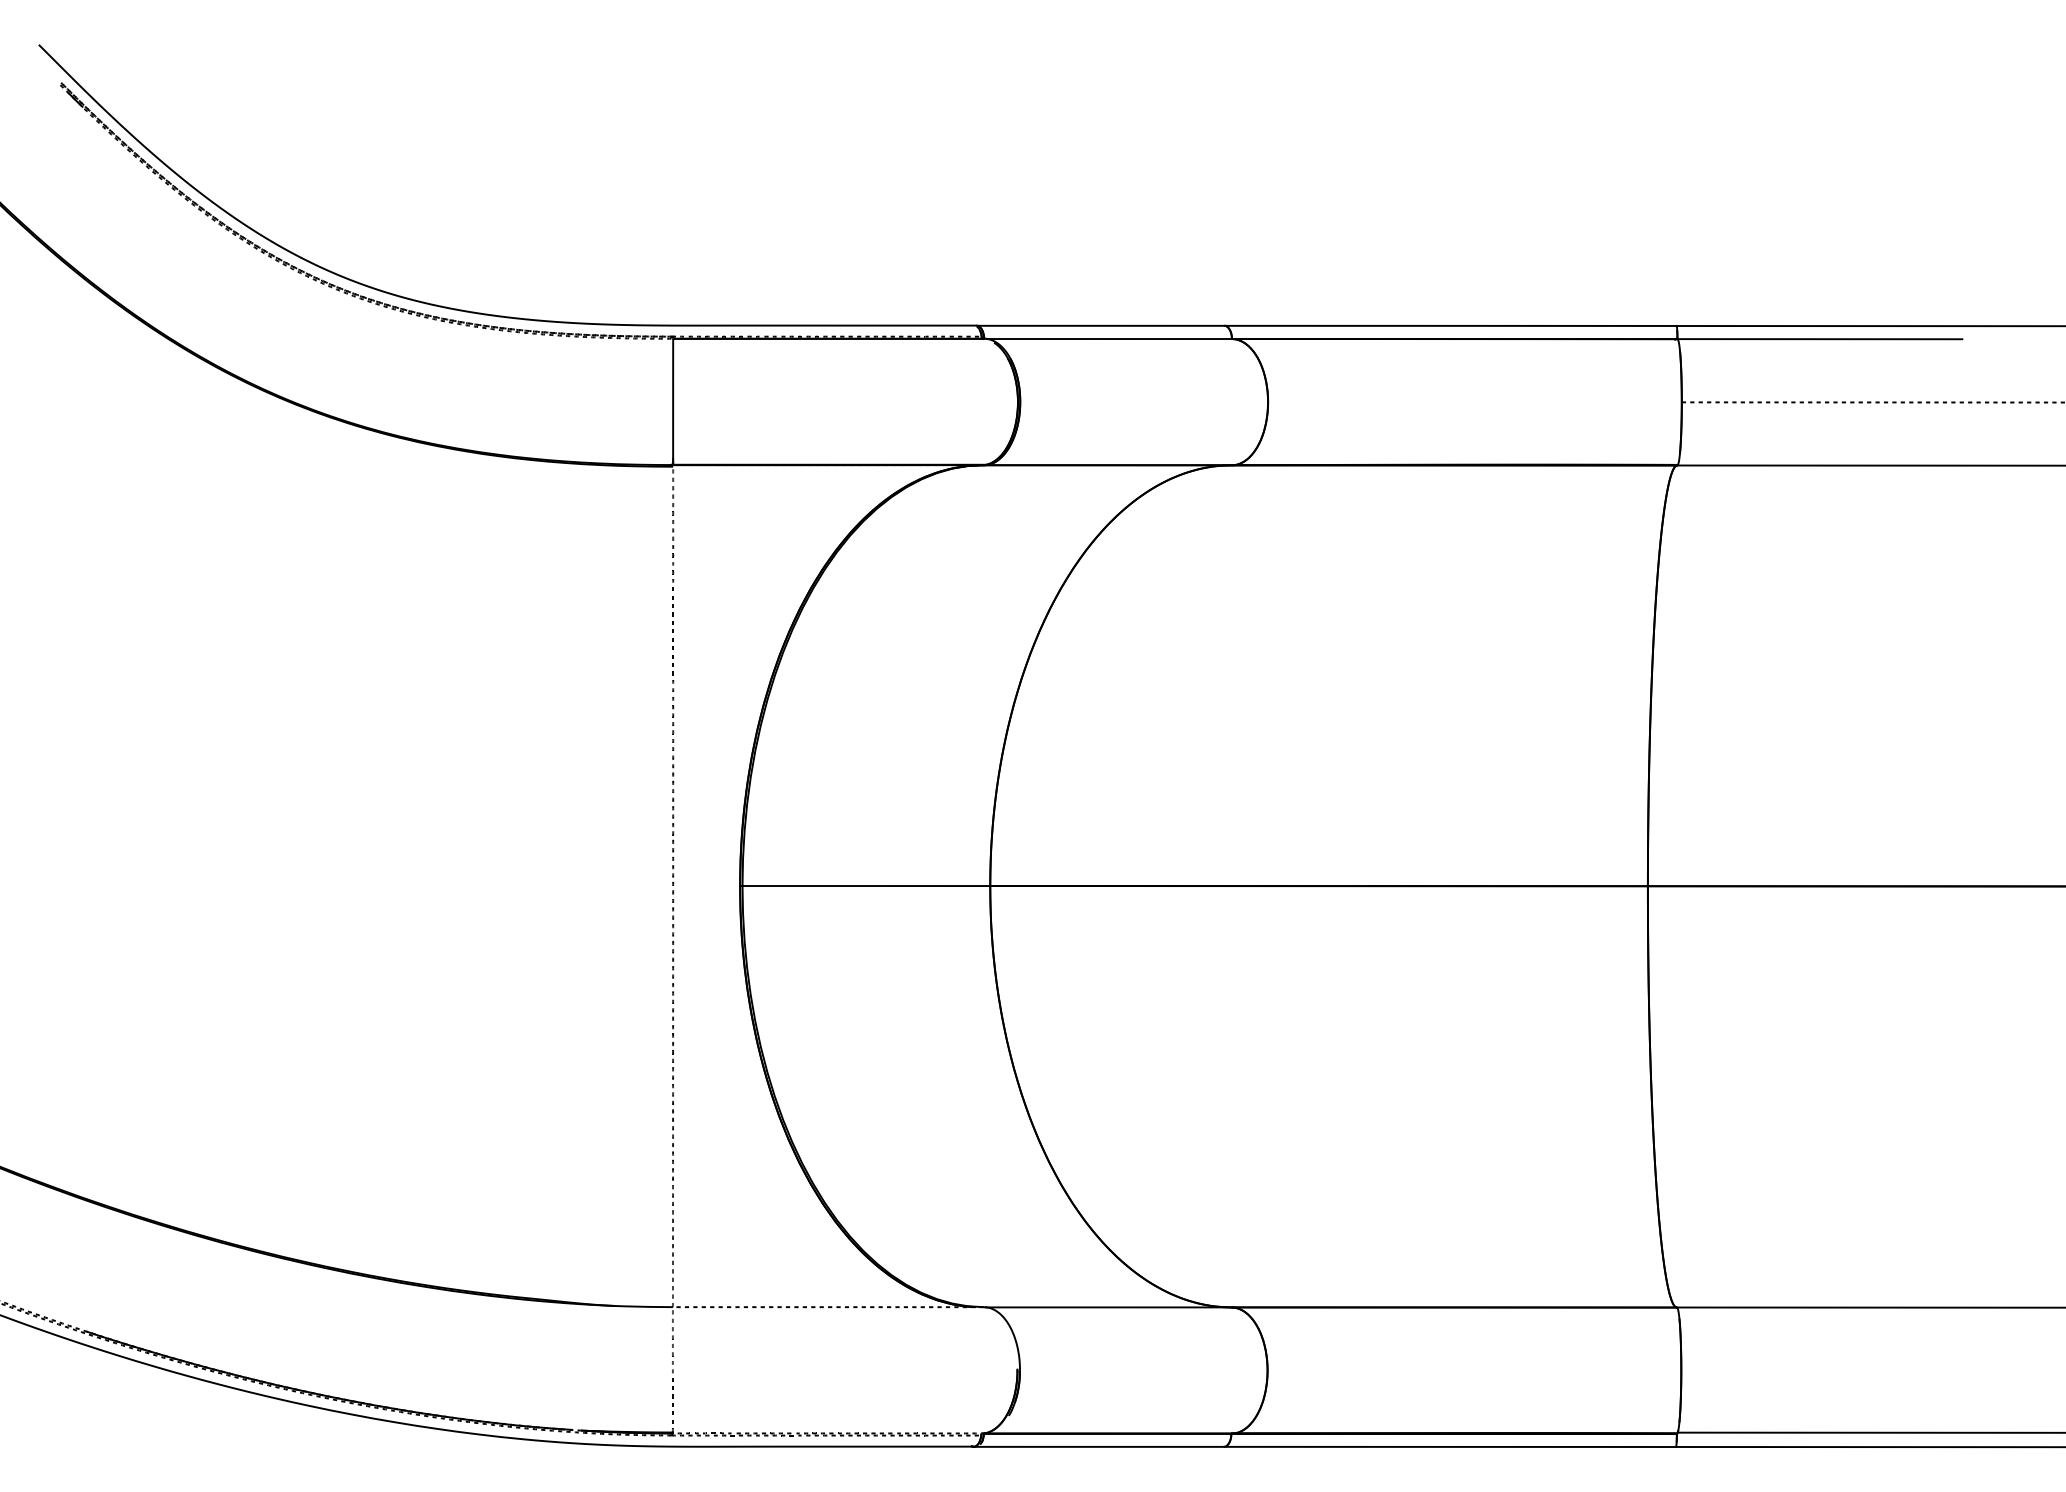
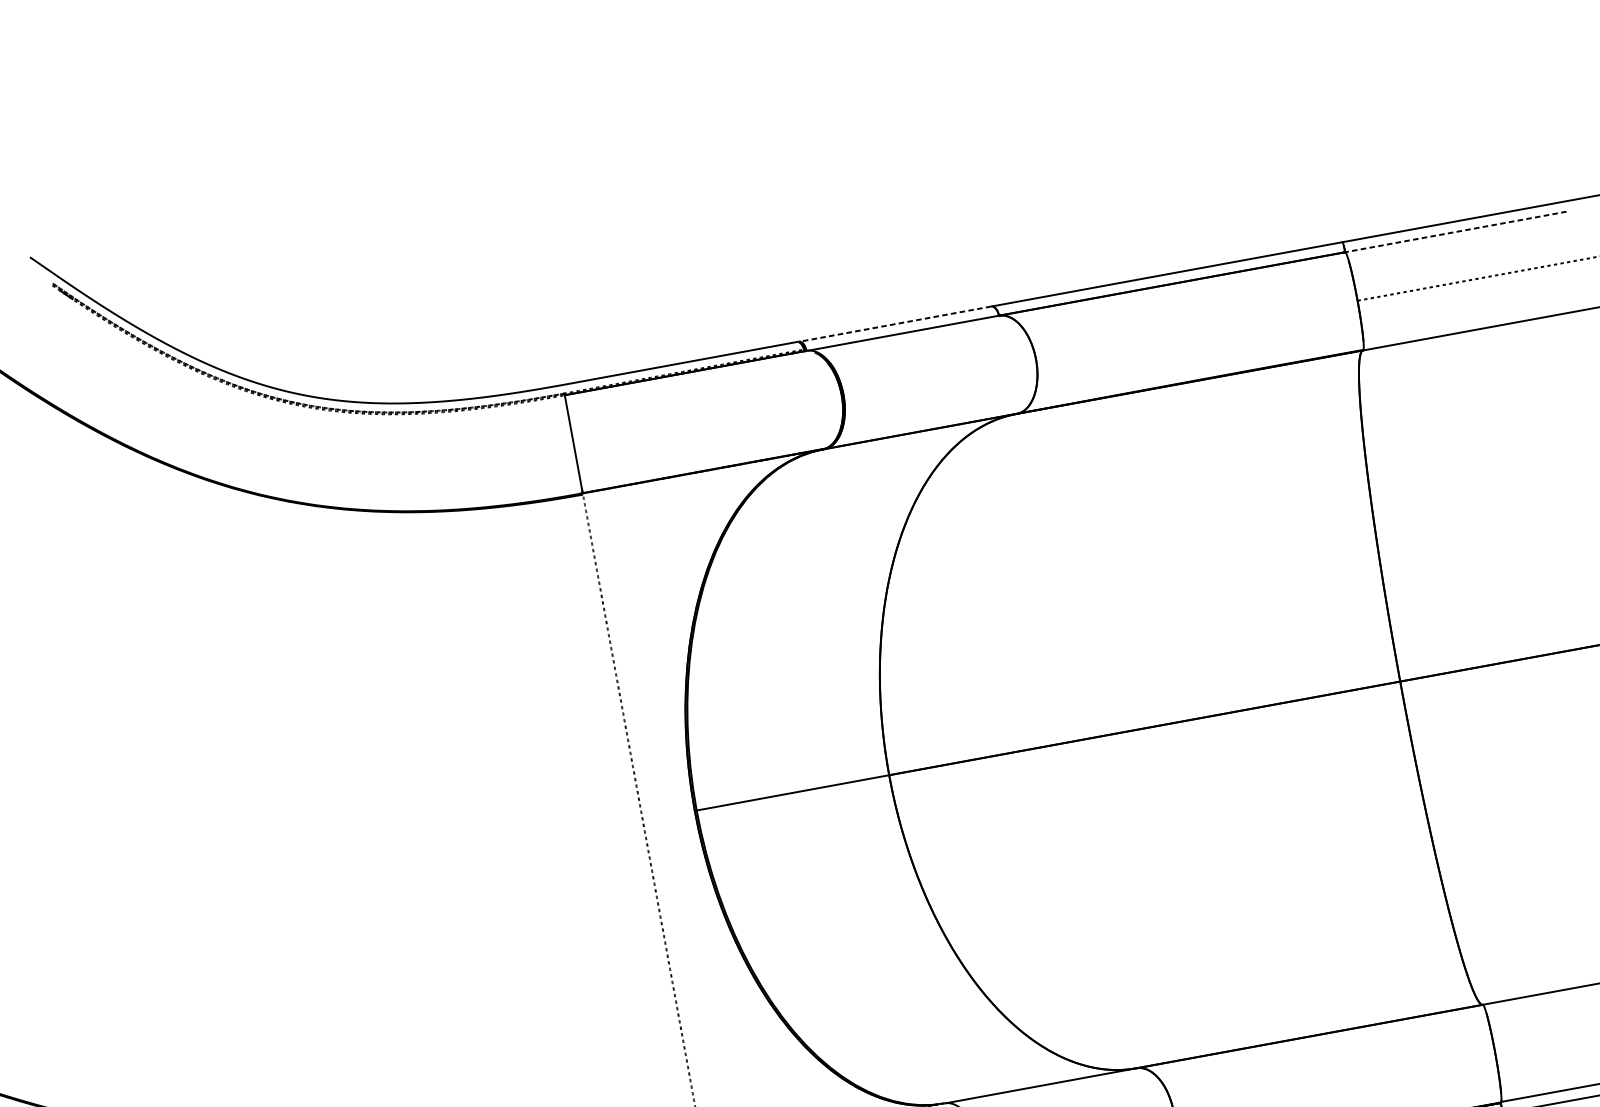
line: (1100, 325) -> (894, 323), solid -> dashed
line: (1819, 339) -> (1455, 232), solid -> dashed

